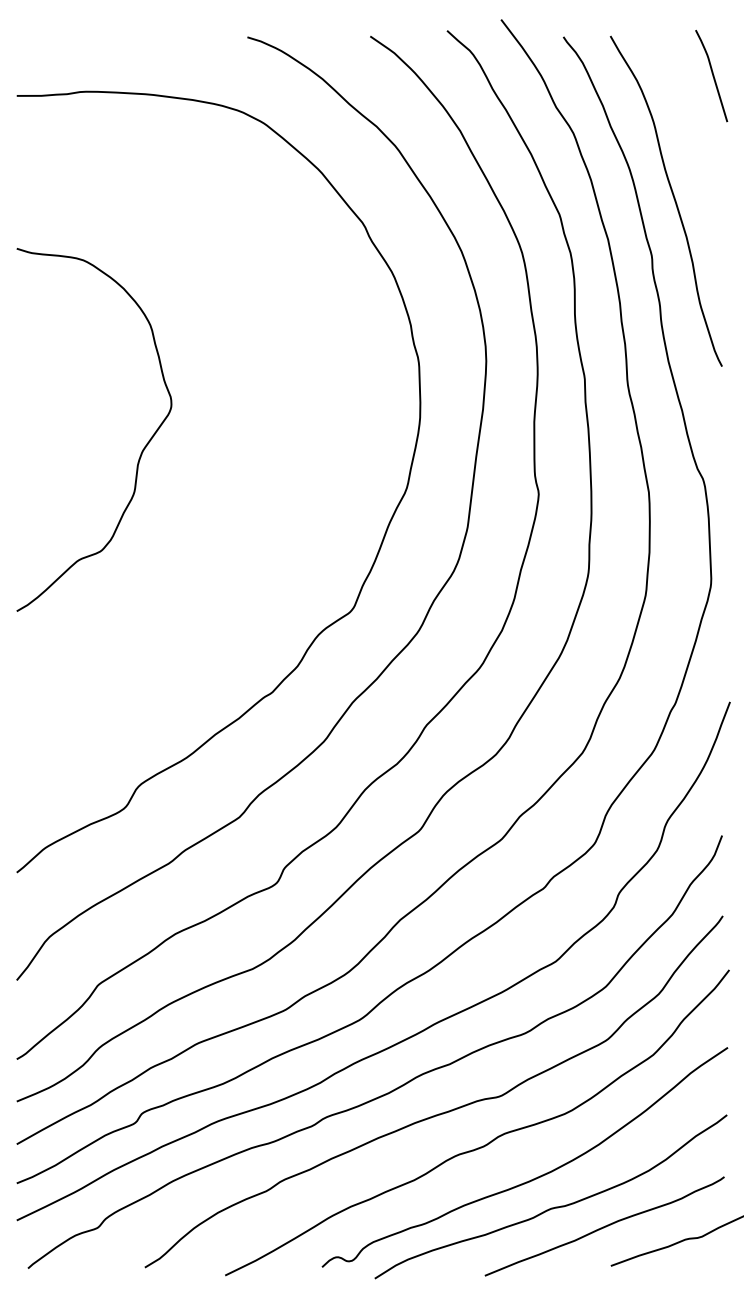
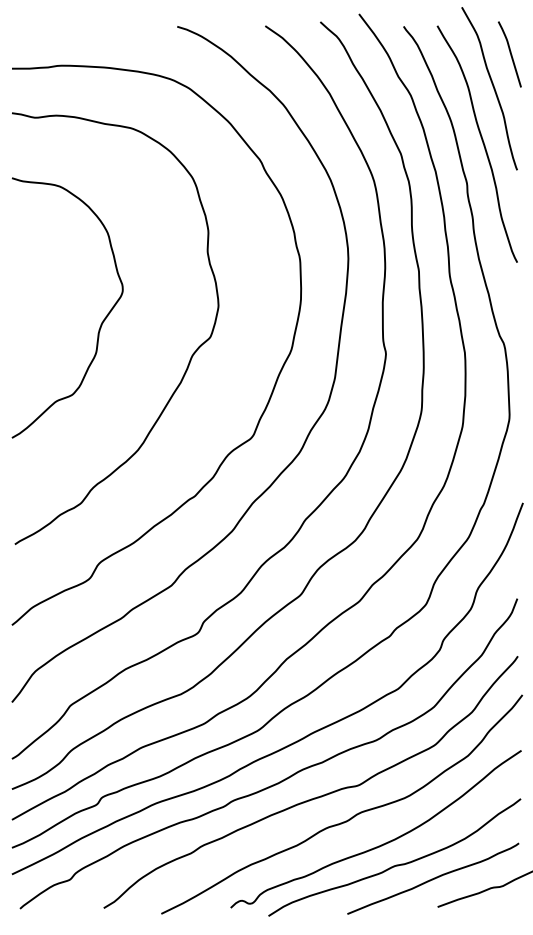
curve: (687, 120) -> (492, 86), added
curve: (265, 500) -> (190, 358), added

